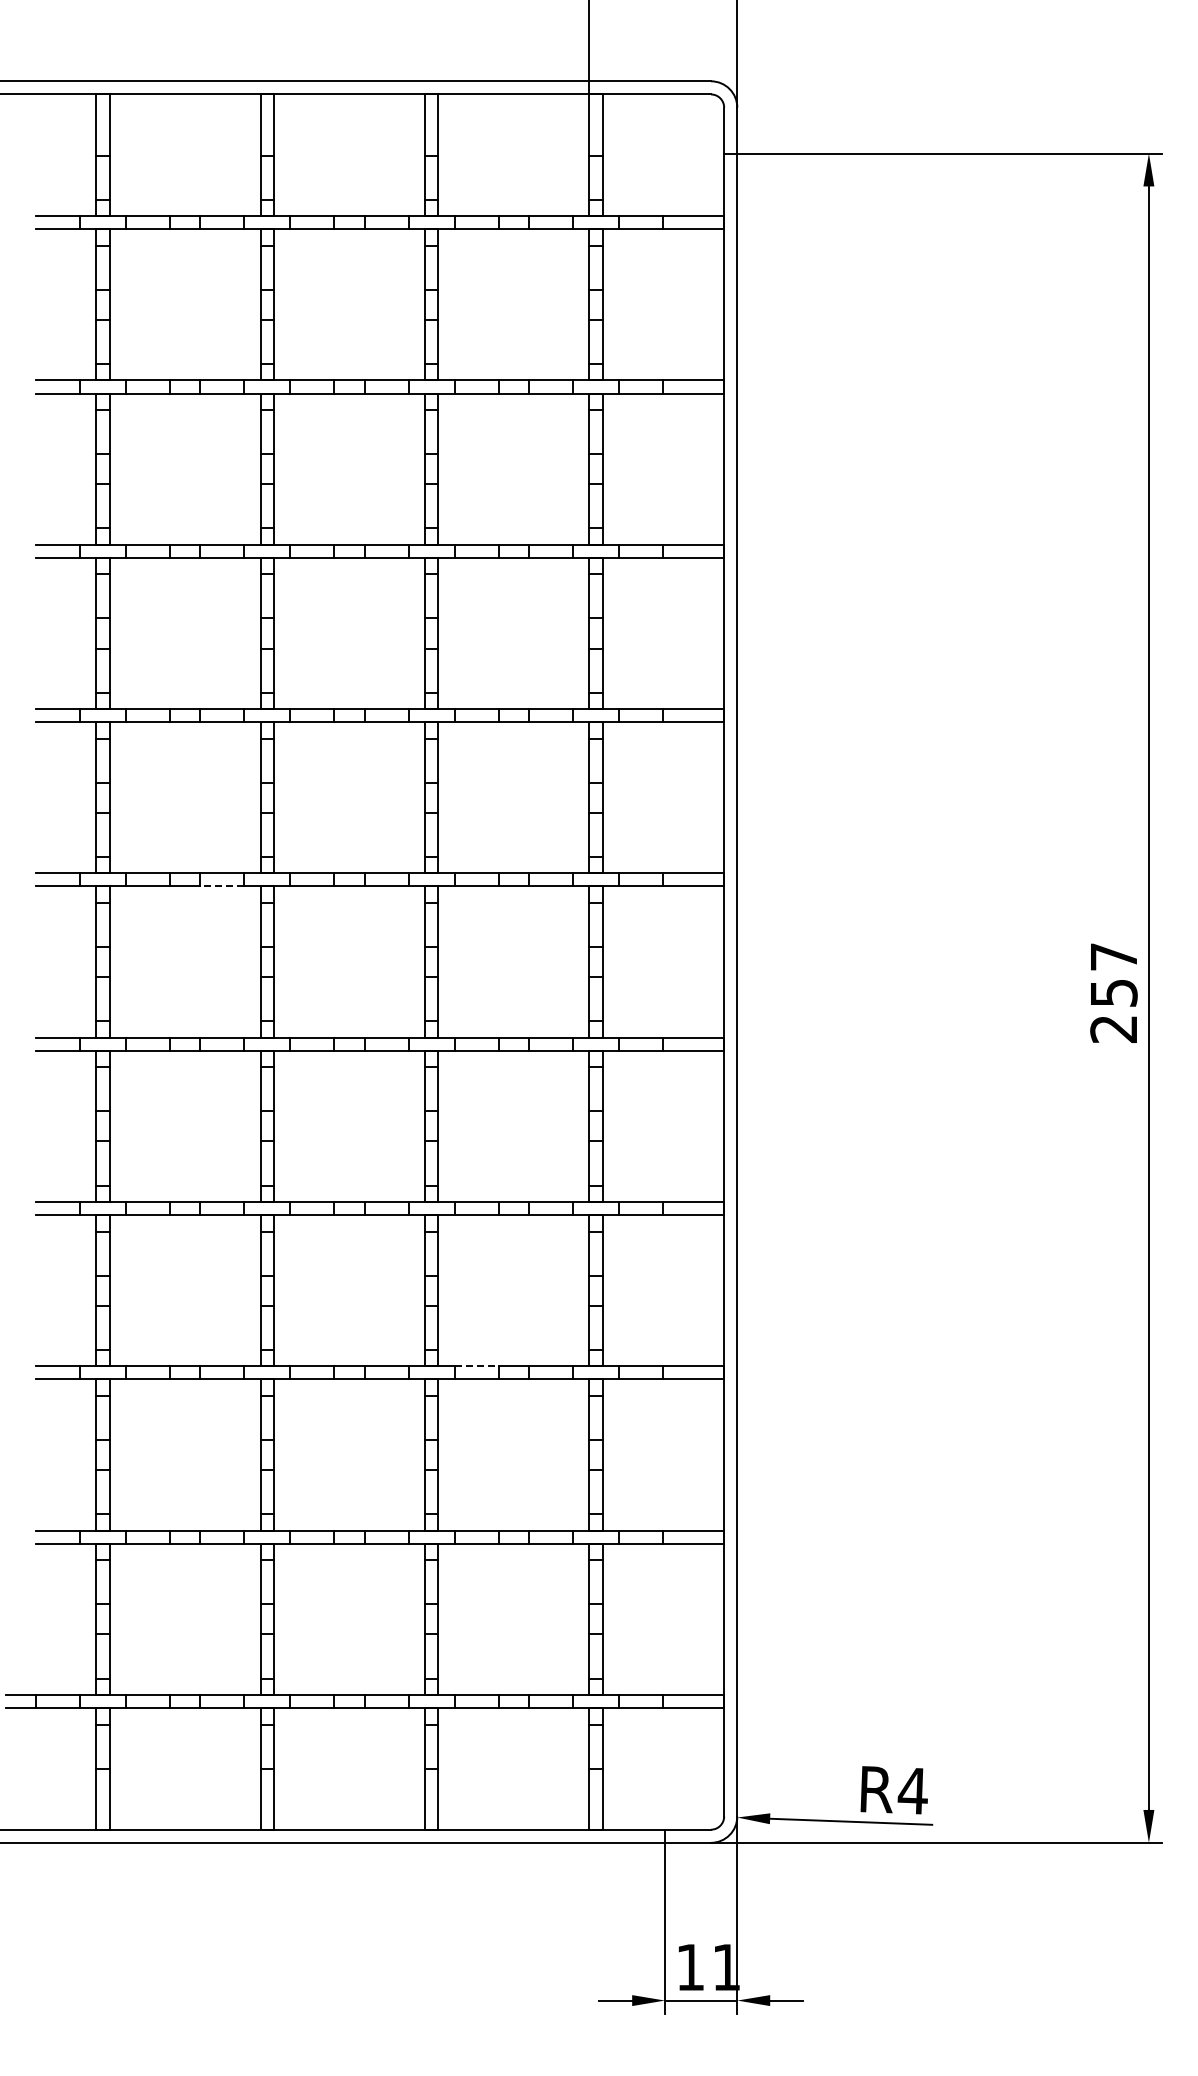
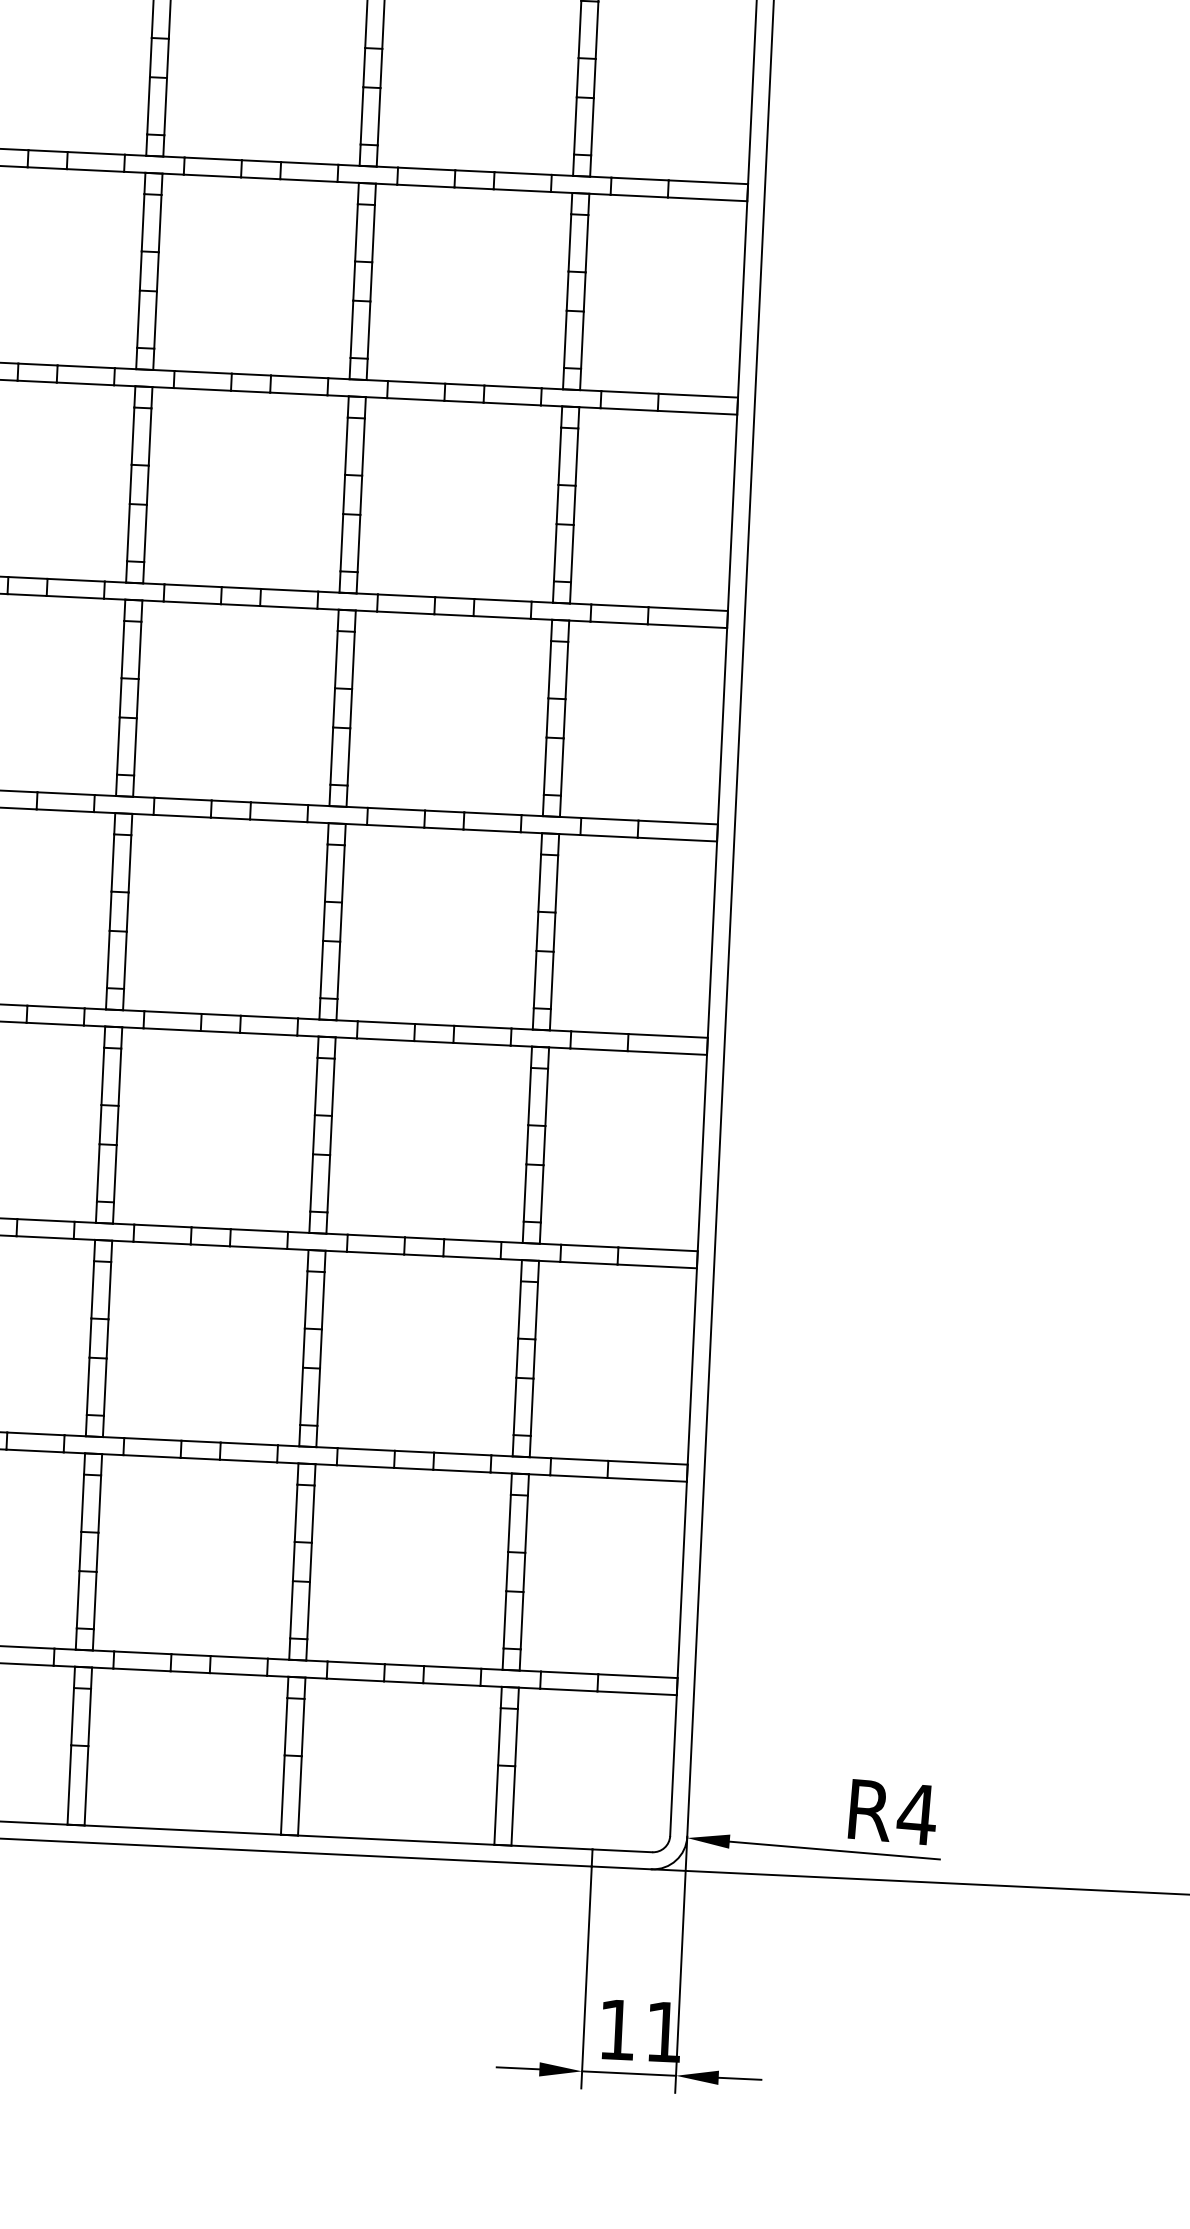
line: (221, 886) -> (74, 597), dashed -> solid
line: (477, 1366) -> (377, 1236), dashed -> solid

